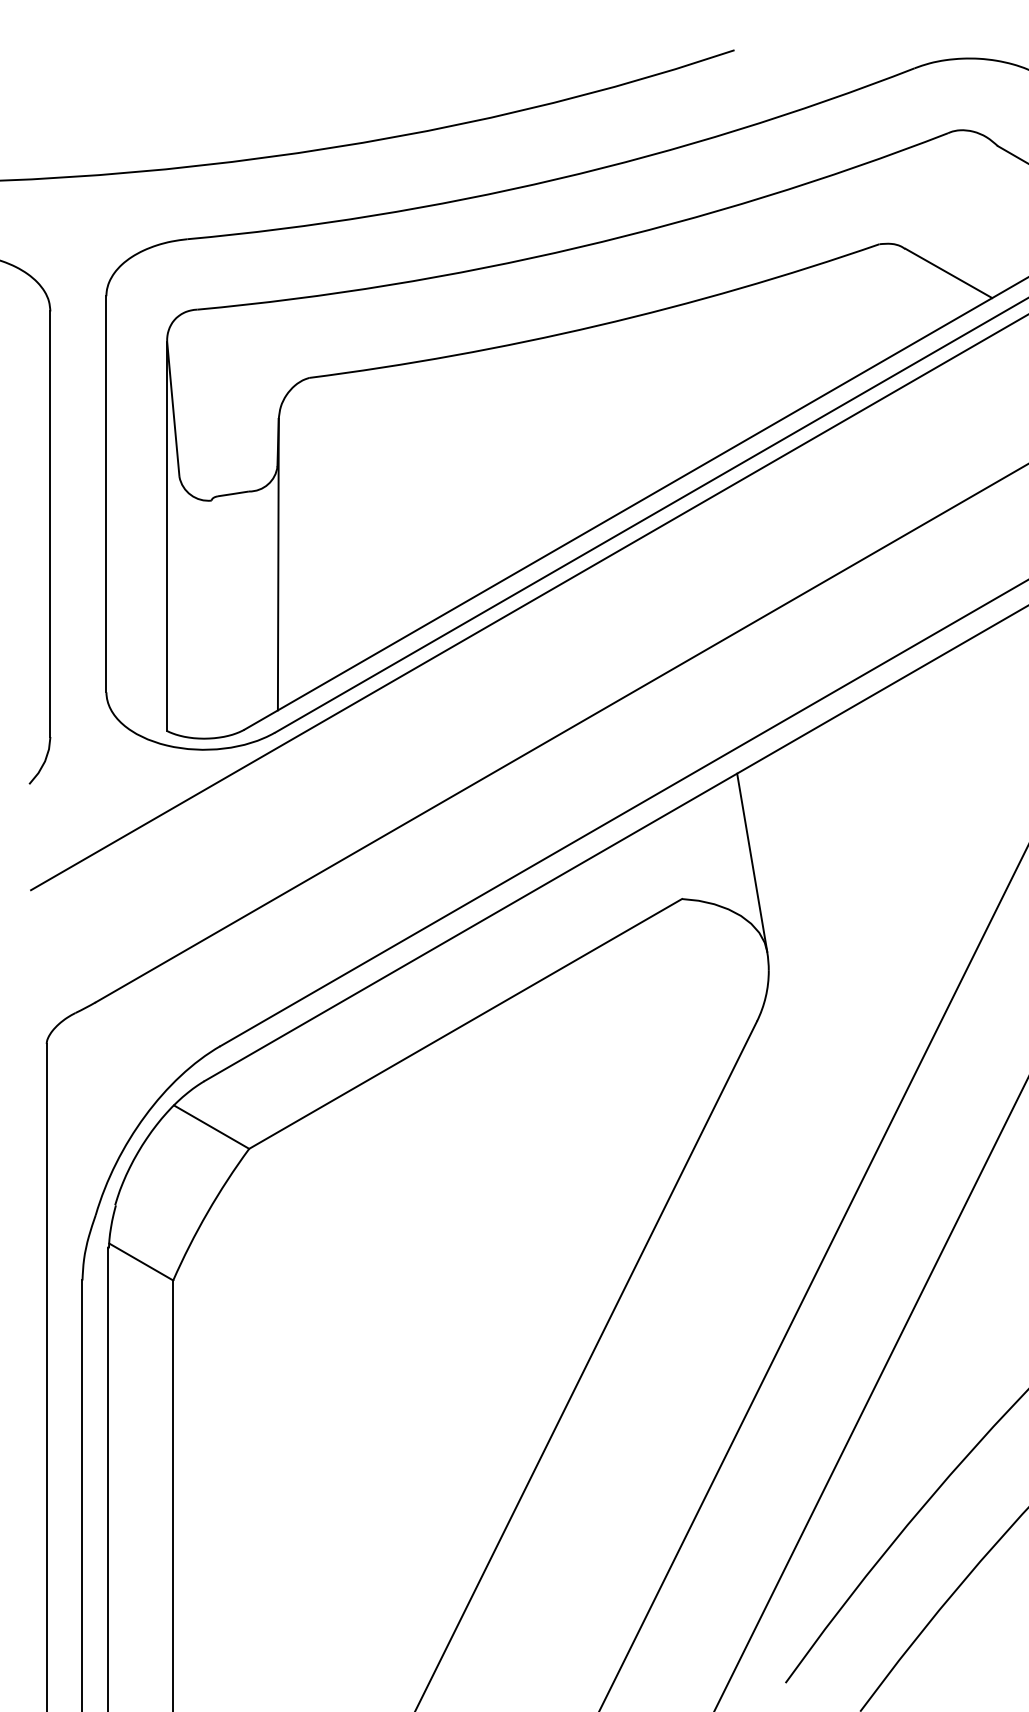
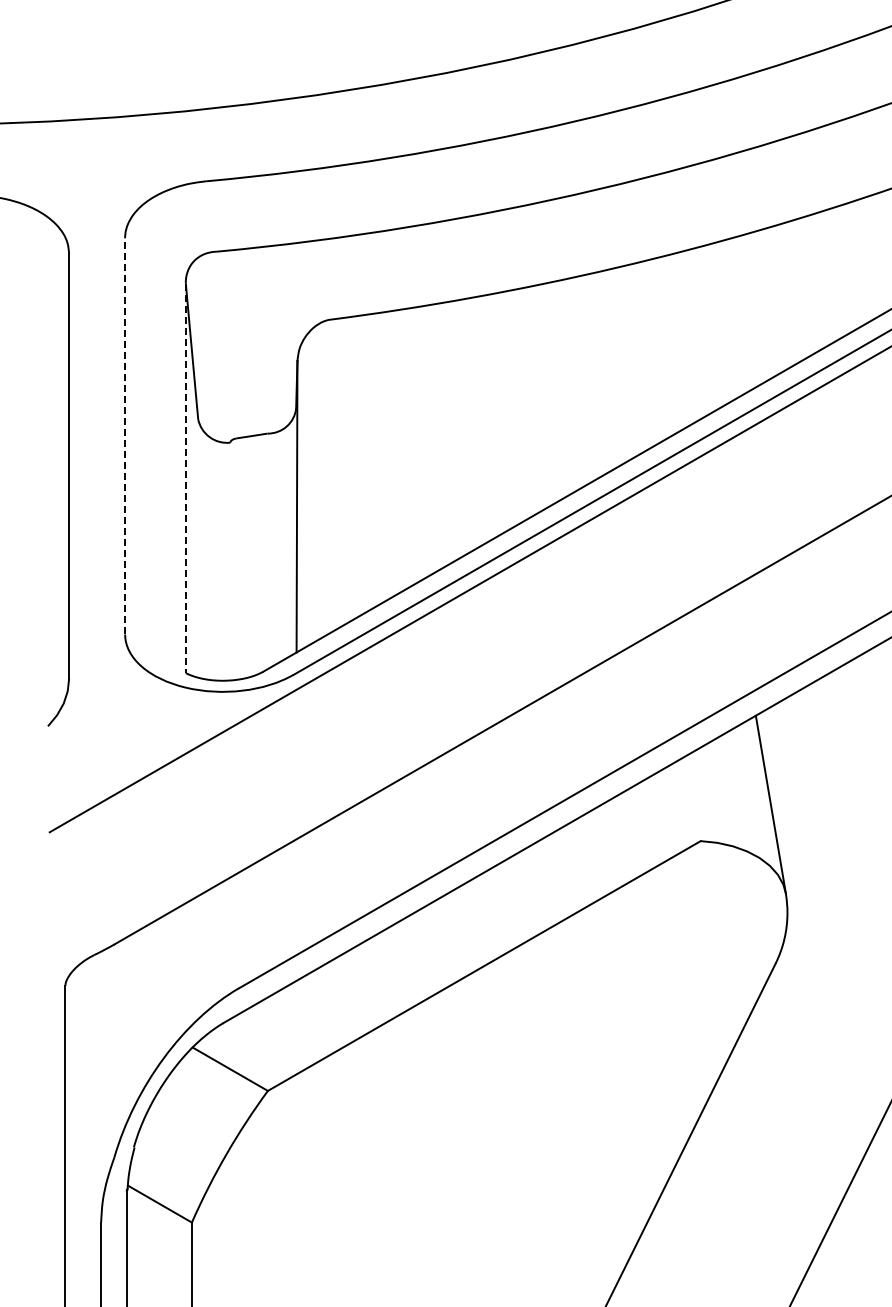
line: (106, 493) -> (125, 435), solid -> dashed
line: (167, 536) -> (186, 478), solid -> dashed

